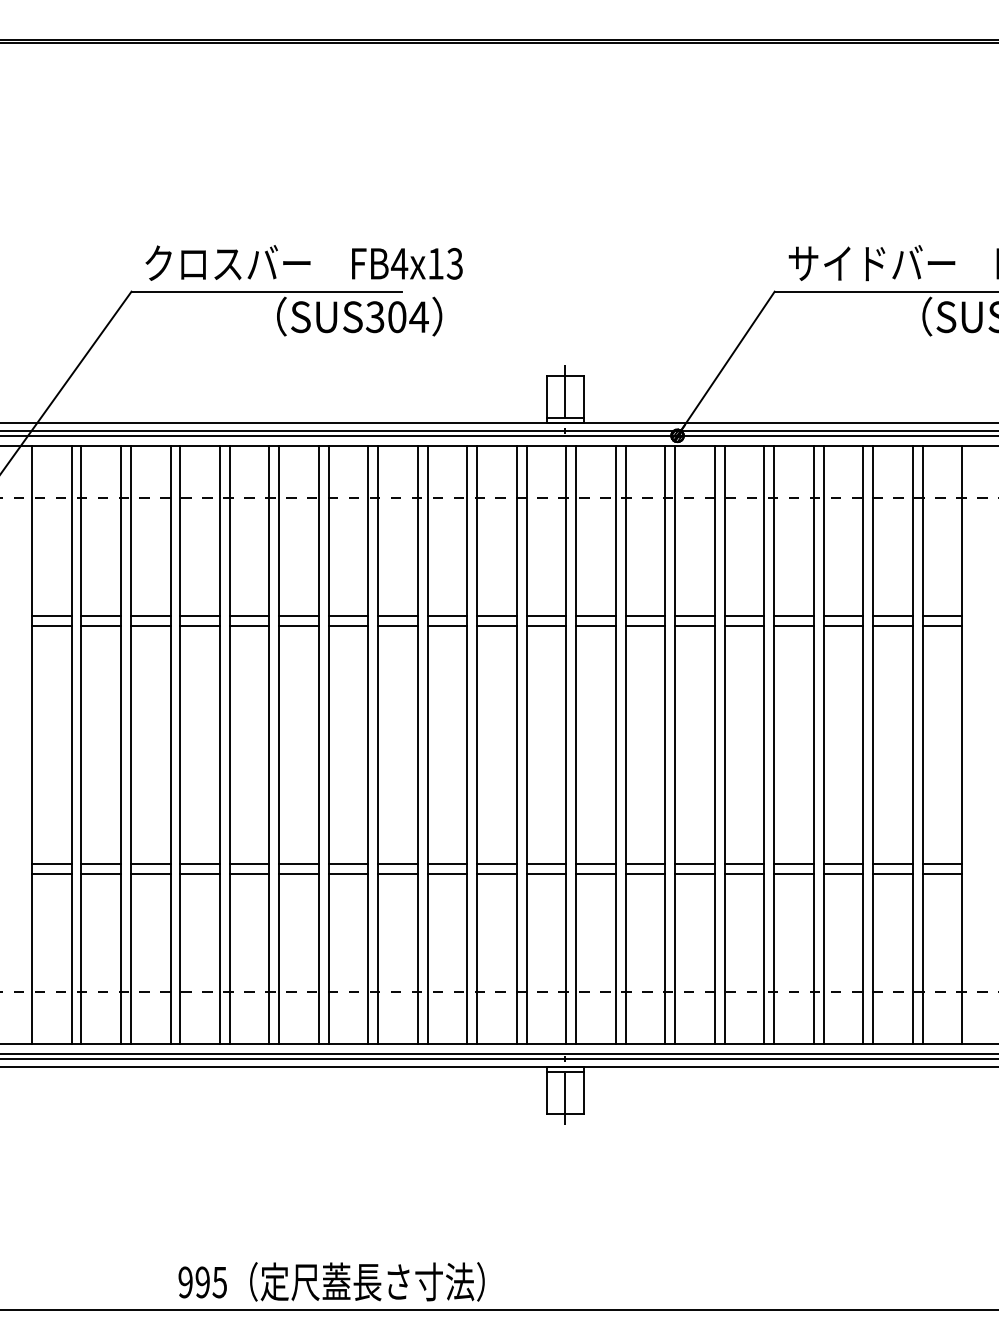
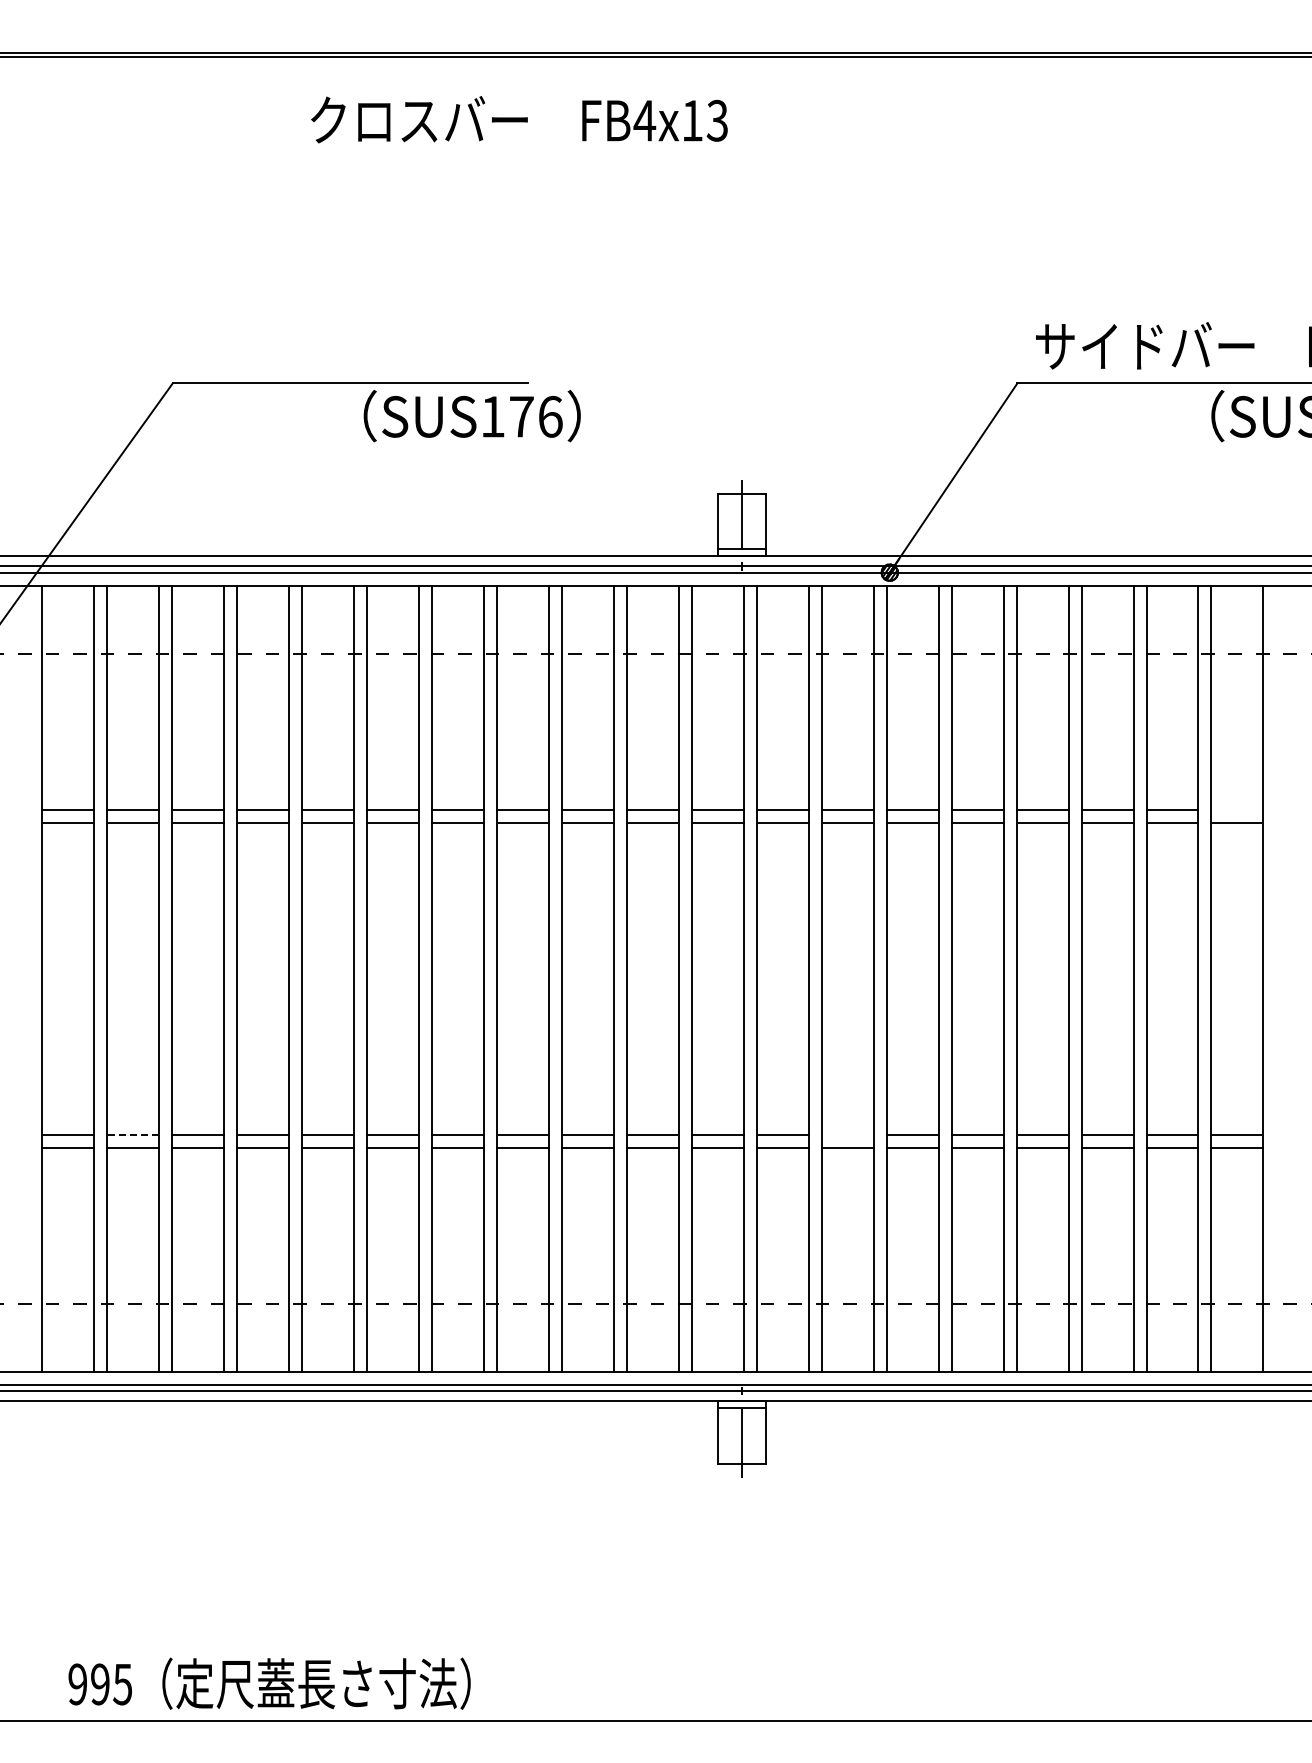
text: (304, 262) -> (519, 119), moved
text: (397, 316) -> (521, 416), SUS304 -> SUS176
line: (942, 616) -> (1237, 809), removed
line: (101, 863) -> (133, 1134), solid -> dashed
line: (645, 863) -> (847, 1134), removed
text: (331, 1281) -> (269, 1683), moved

